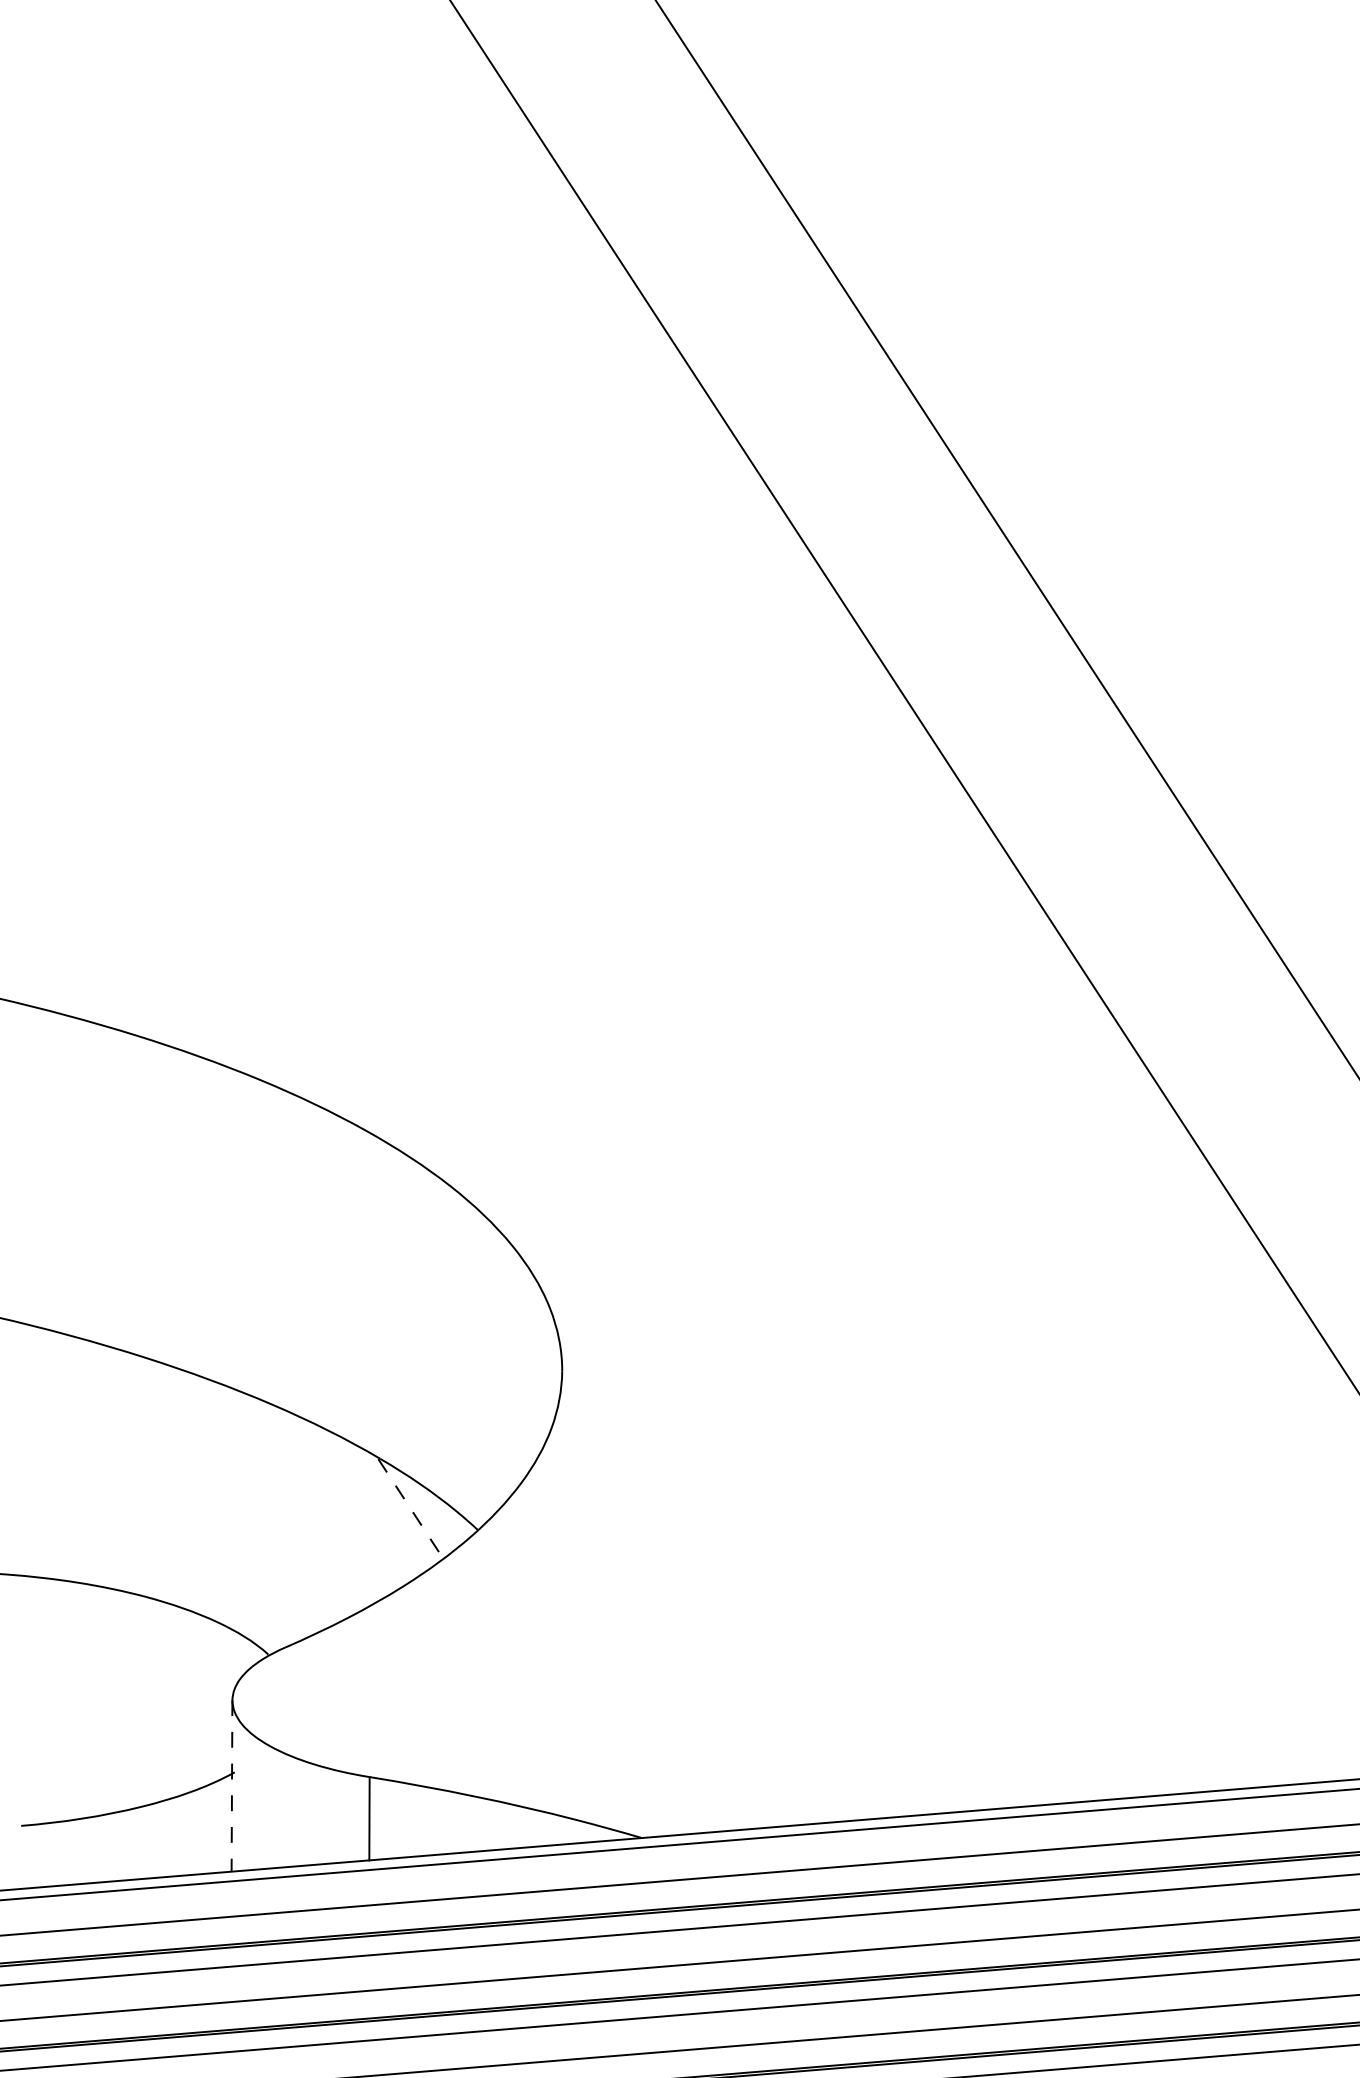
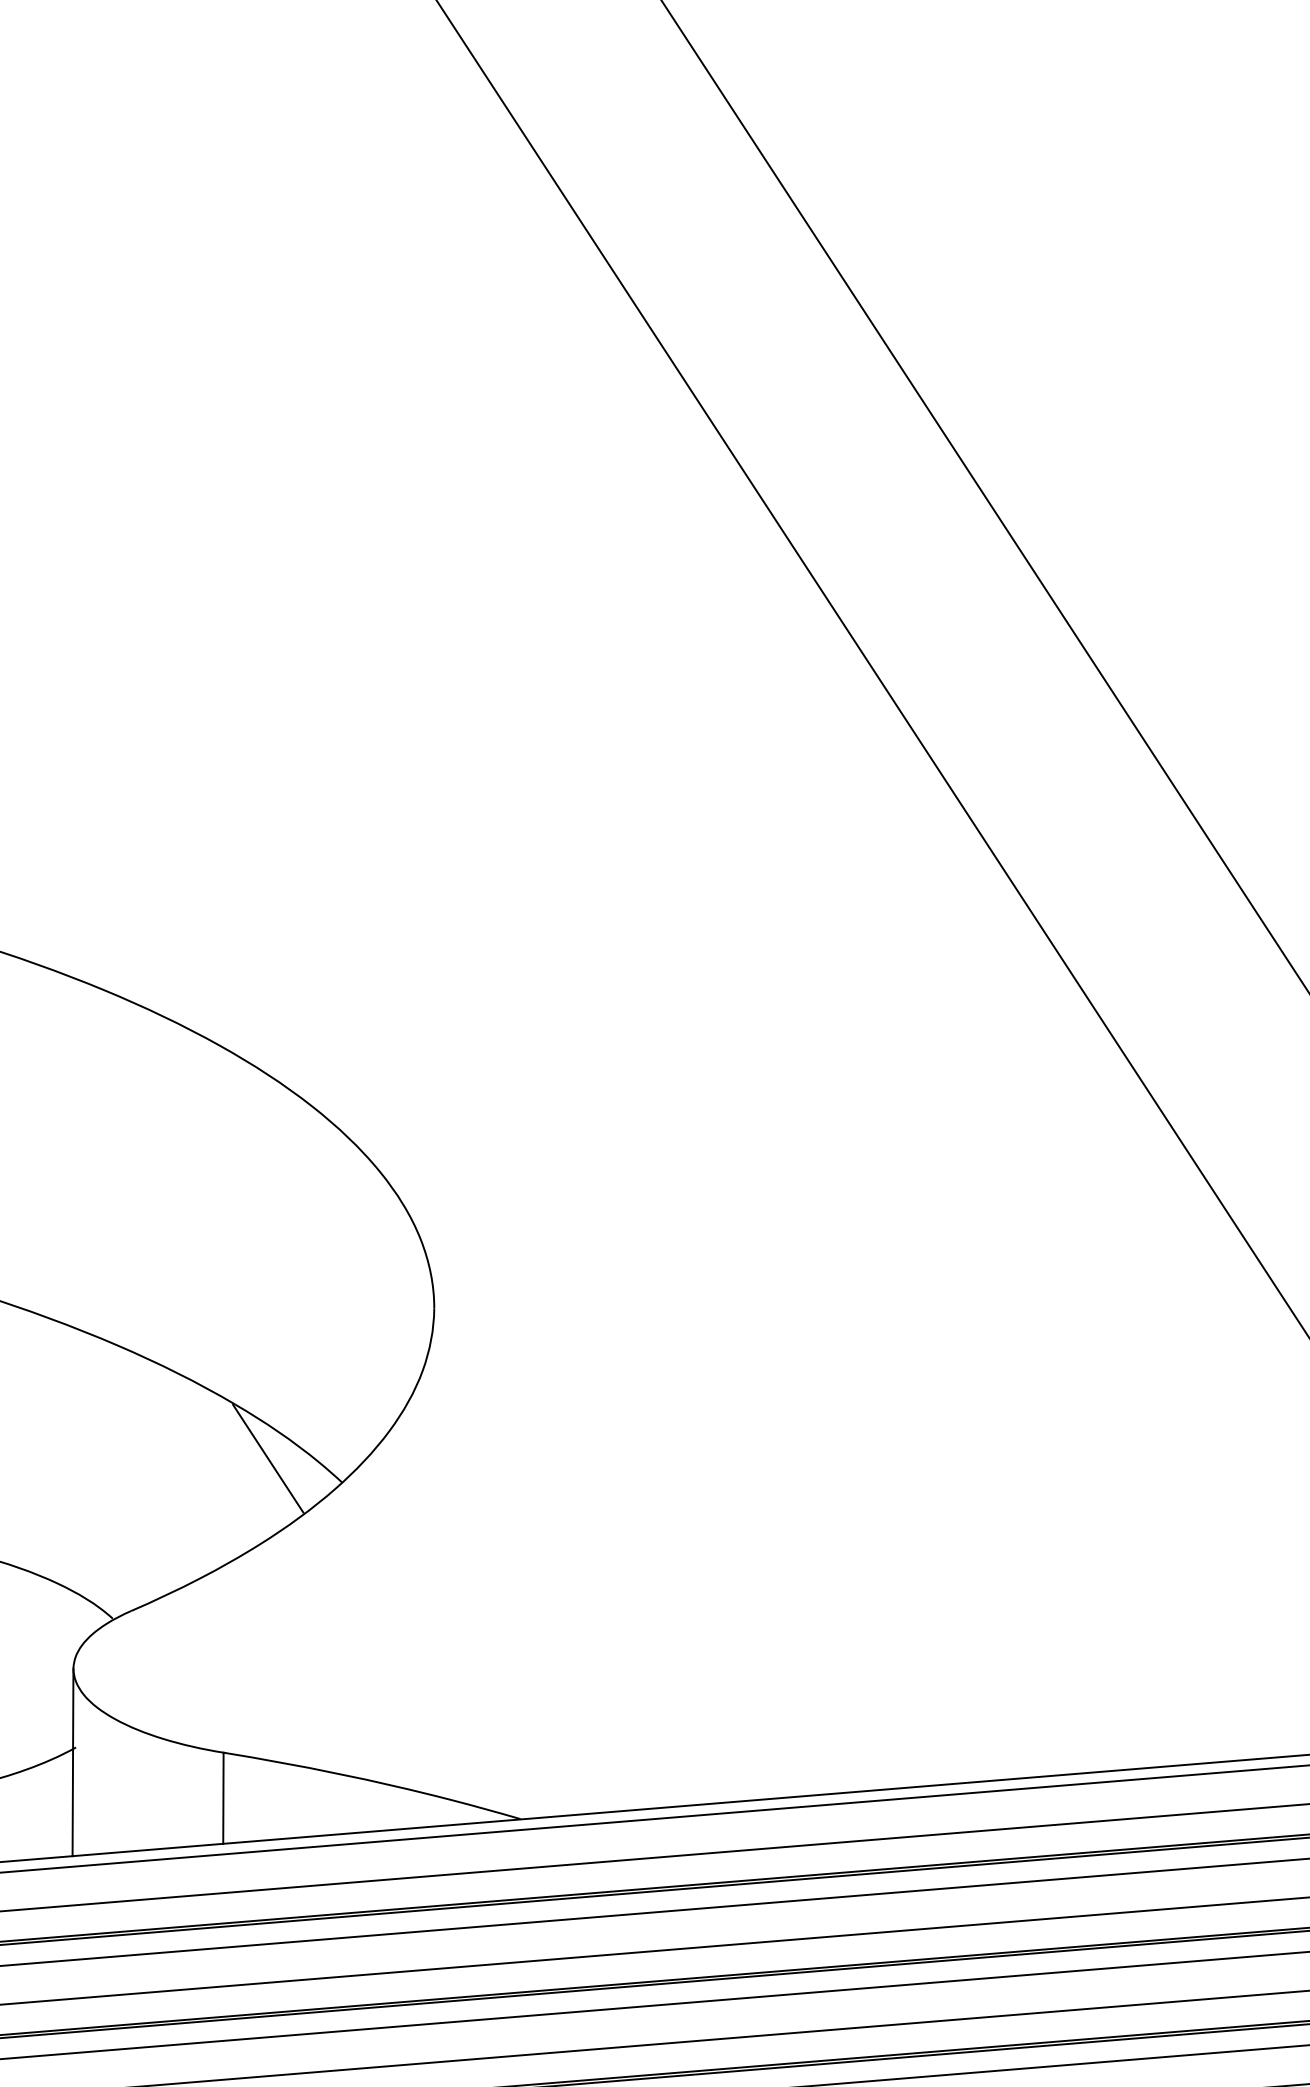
line: (410, 1508) -> (268, 1458), dashed -> solid
line: (232, 1785) -> (73, 1761), dashed -> solid

